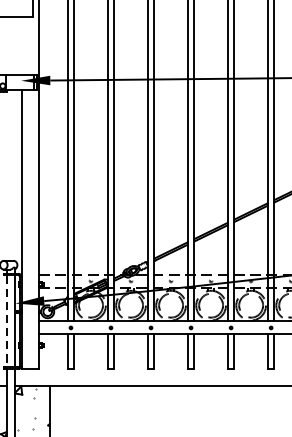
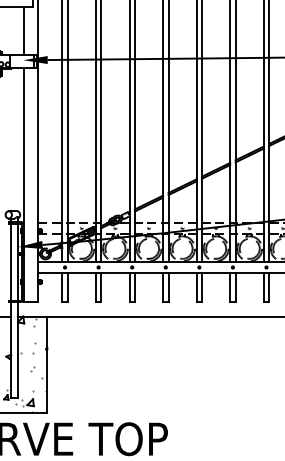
line: (21, 45) -> (23, 30), added
line: (7, 321) -> (11, 262), dashed -> solid

